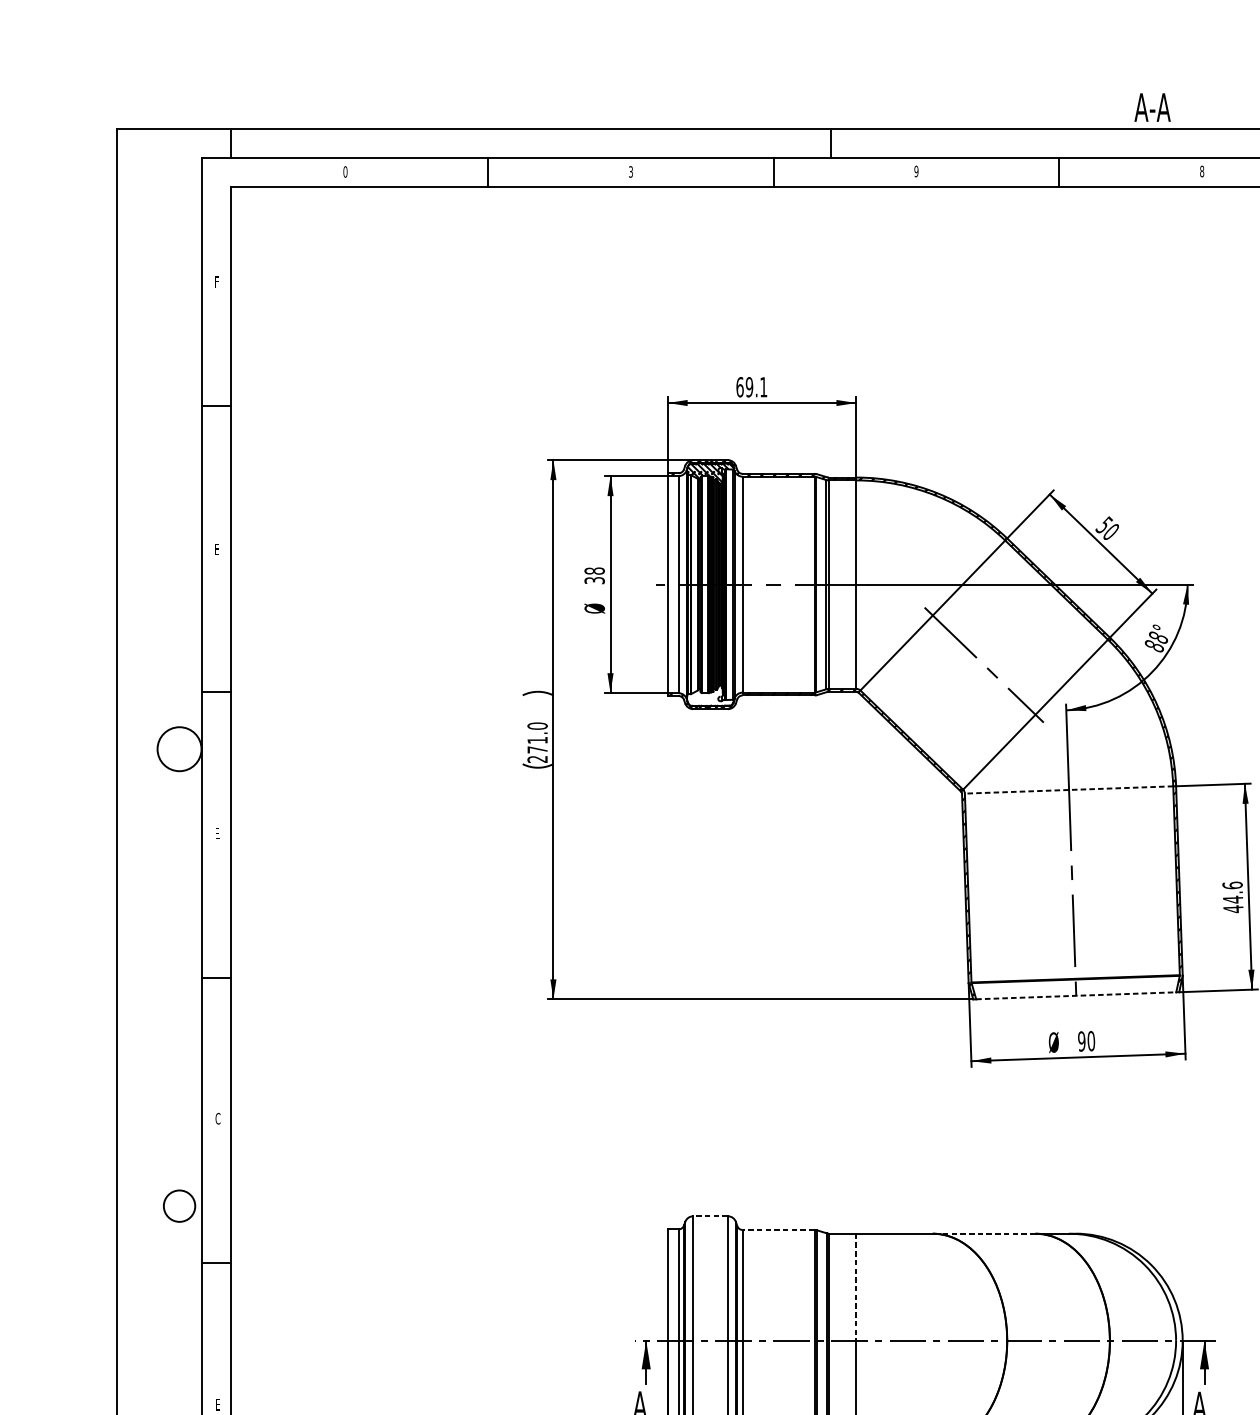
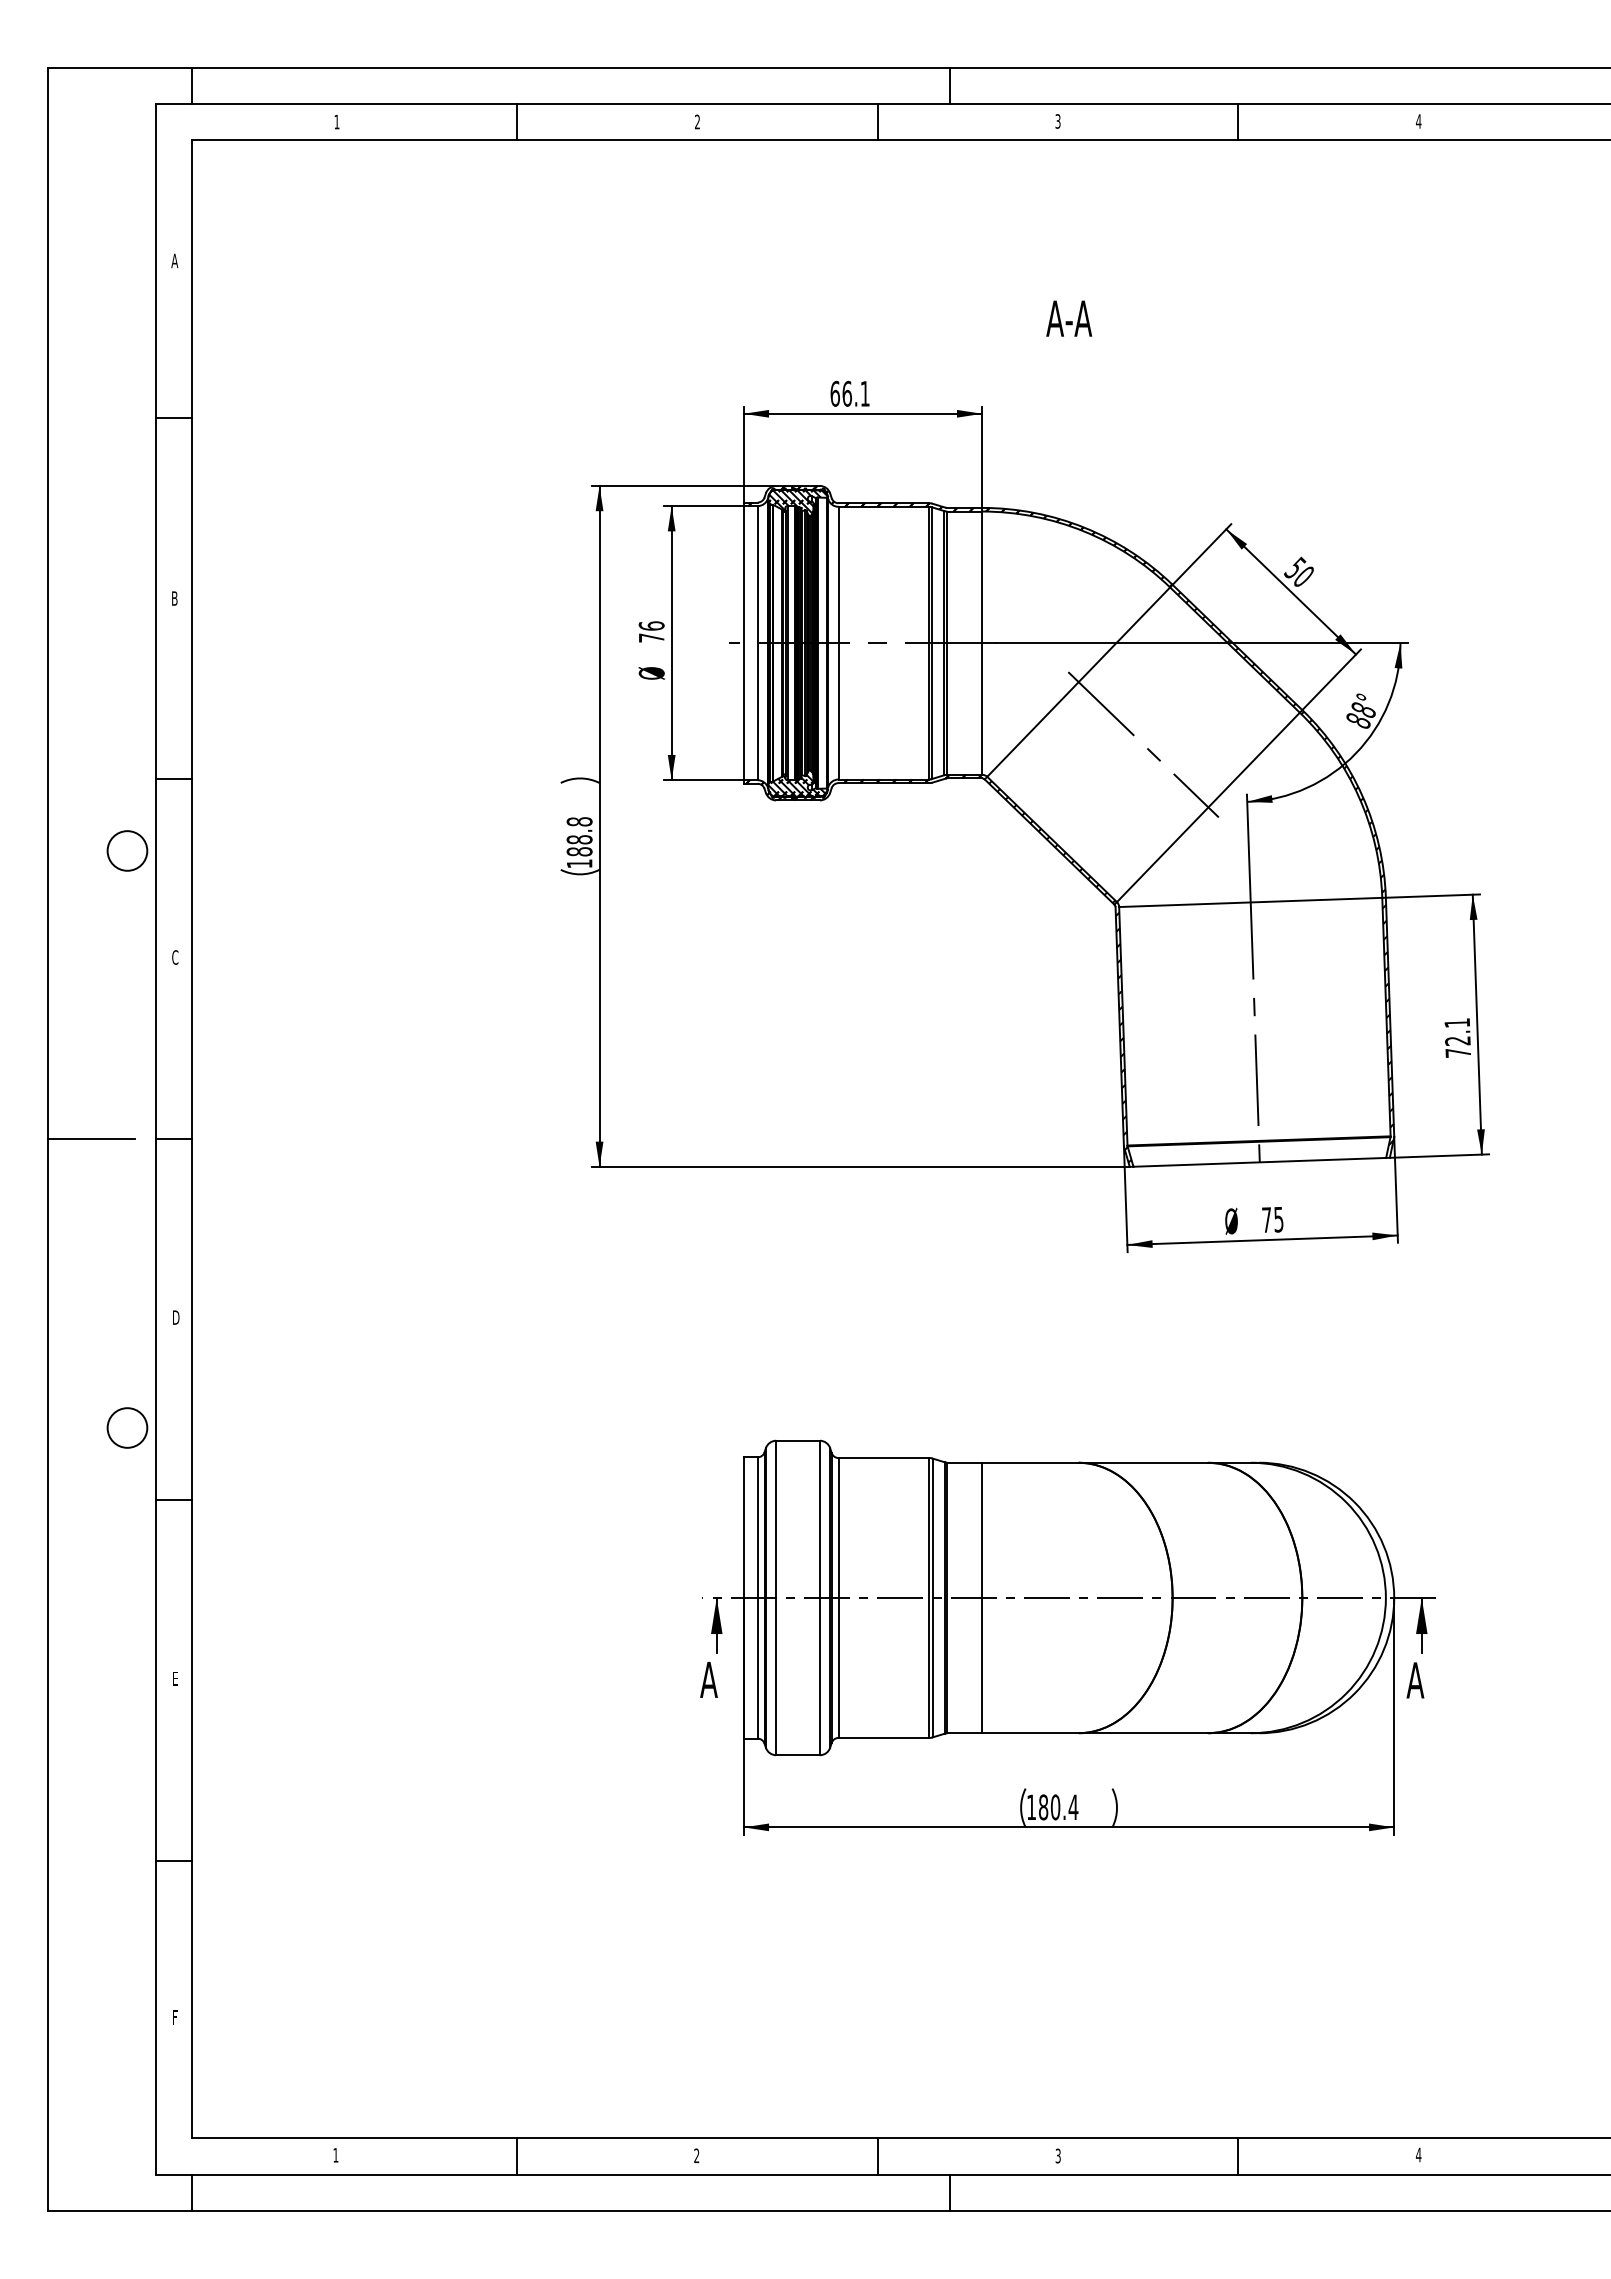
text: (1152, 107) -> (1069, 318), moved
text: (345, 171) -> (336, 121), 0 -> 1
text: (916, 171) -> (1057, 121), 9 -> 3
text: (1201, 171) -> (1418, 121), 8 -> 4
text: (630, 172) -> (697, 122), 3 -> 2
text: (216, 281) -> (174, 260), F -> A
text: (748, 386) -> (846, 393), 69.1 -> 66.1
text: (216, 549) -> (174, 598), E -> B
text: (594, 575) -> (651, 631), 38 -> 76
hatch: (710, 695) -> (797, 783), added
text: (537, 742) -> (579, 842), 271.0 -> 188.8
circle: (179, 748) -> (127, 850), size x0.71
line: (1068, 790) -> (1250, 902), dashed -> solid
text: (217, 833) -> (175, 957), E -> C
text: (1232, 896) -> (1457, 1037), 44.6 -> 72.1
line: (151, 977) -> (91, 1139), added
line: (1076, 995) -> (1260, 1162), dashed -> solid
text: (1086, 1041) -> (1272, 1219), 90 -> 75
text: (218, 1118) -> (176, 1317), C -> D
line: (710, 1216) -> (798, 1440), dashed -> solid
line: (778, 1230) -> (883, 1458), dashed -> solid
line: (984, 1233) -> (1143, 1462), dashed -> solid
line: (856, 1287) -> (982, 1530), dashed -> solid

